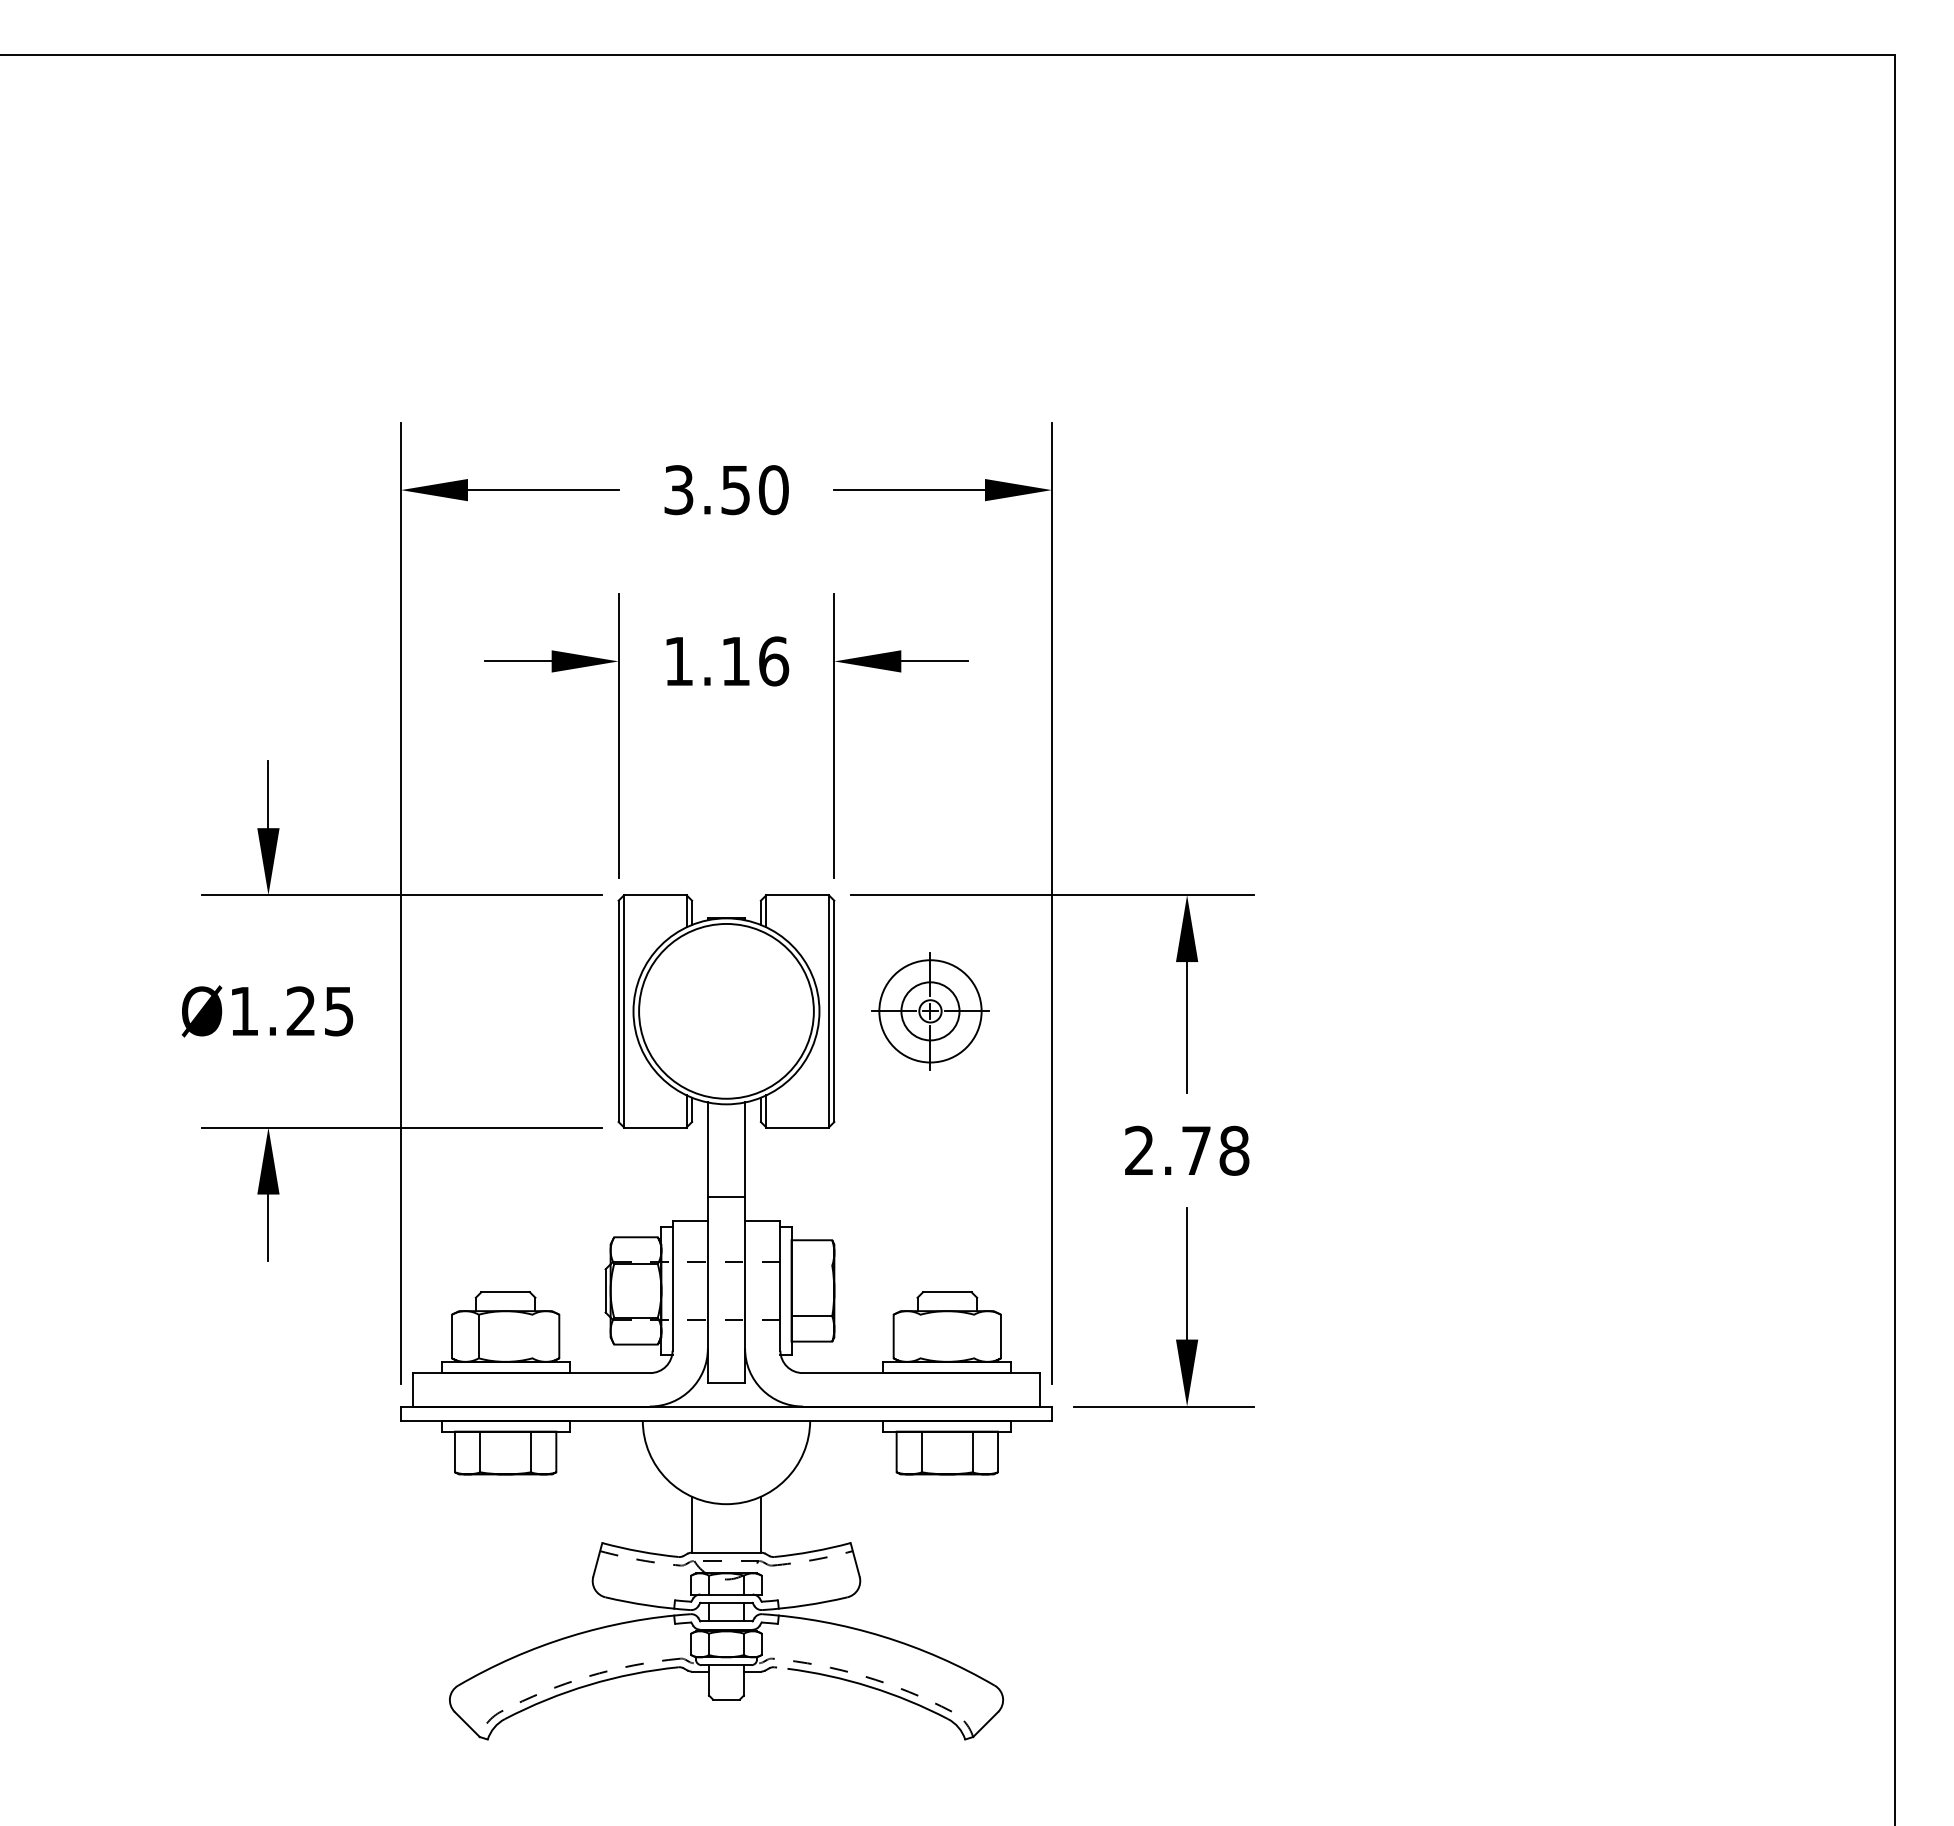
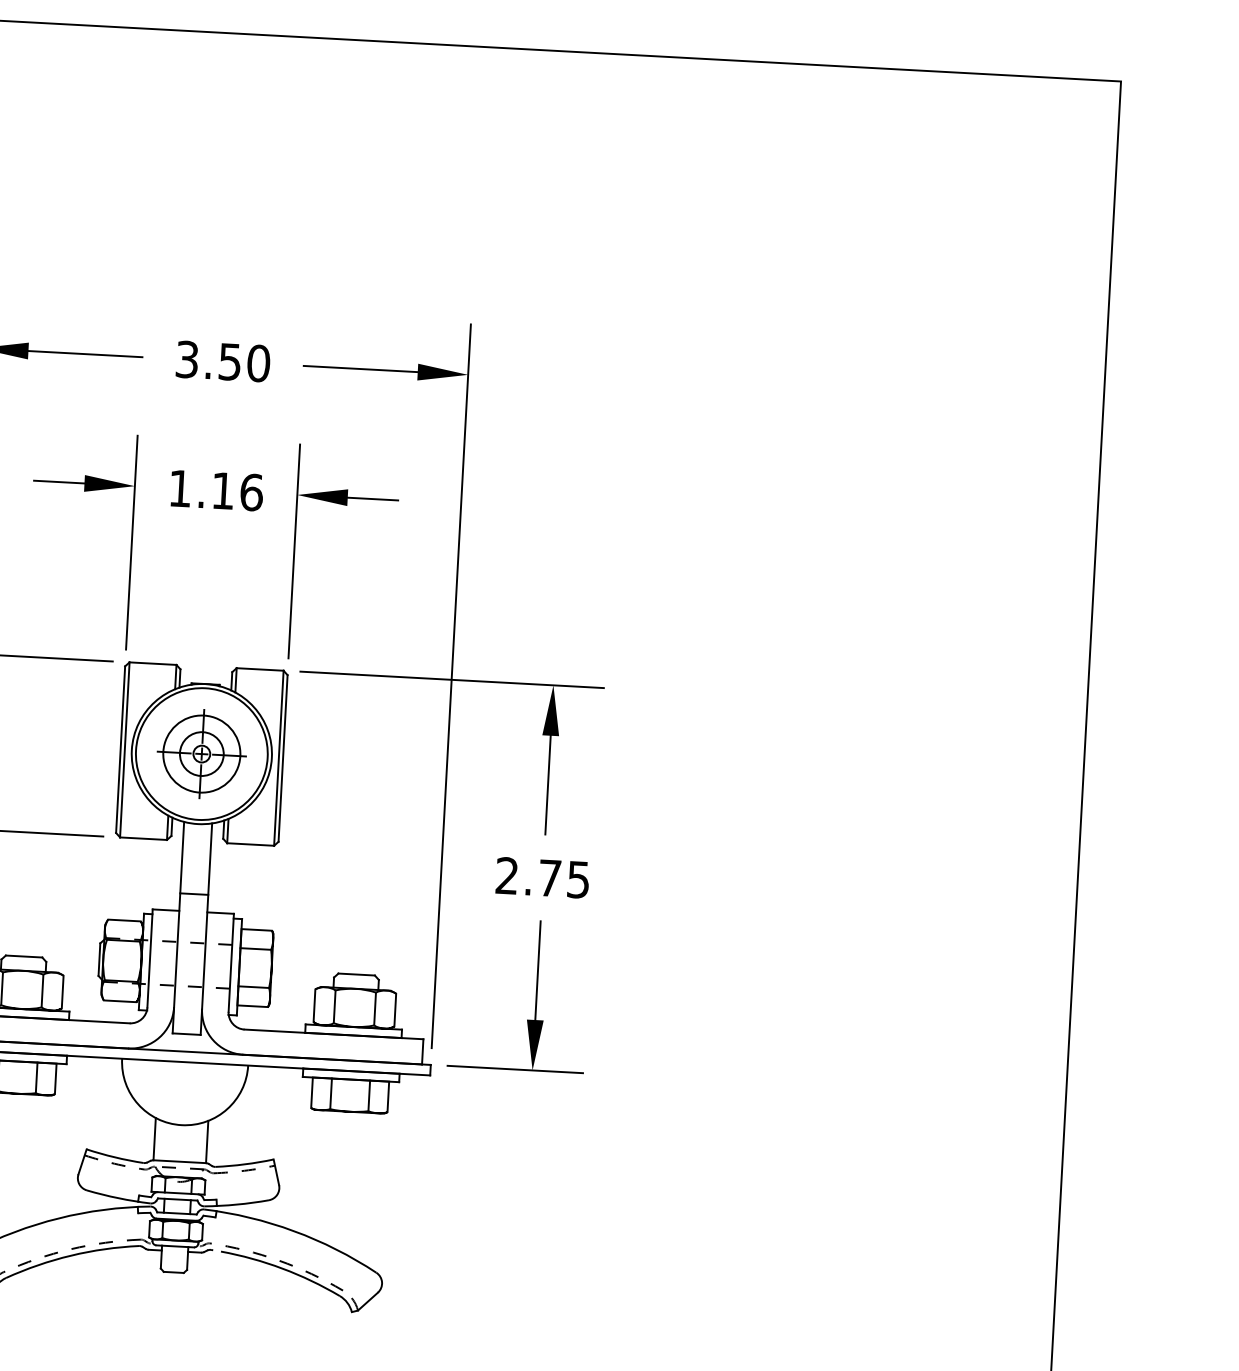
part: (930, 1011) -> (201, 754), moved
text: (1234, 1150) -> (578, 879), 2.78 -> 2.75
line: (811, 1265) -> (255, 948), added
line: (532, 1336) -> (42, 990), added
line: (920, 1336) -> (334, 1006), added
line: (974, 1336) -> (375, 1009), added

